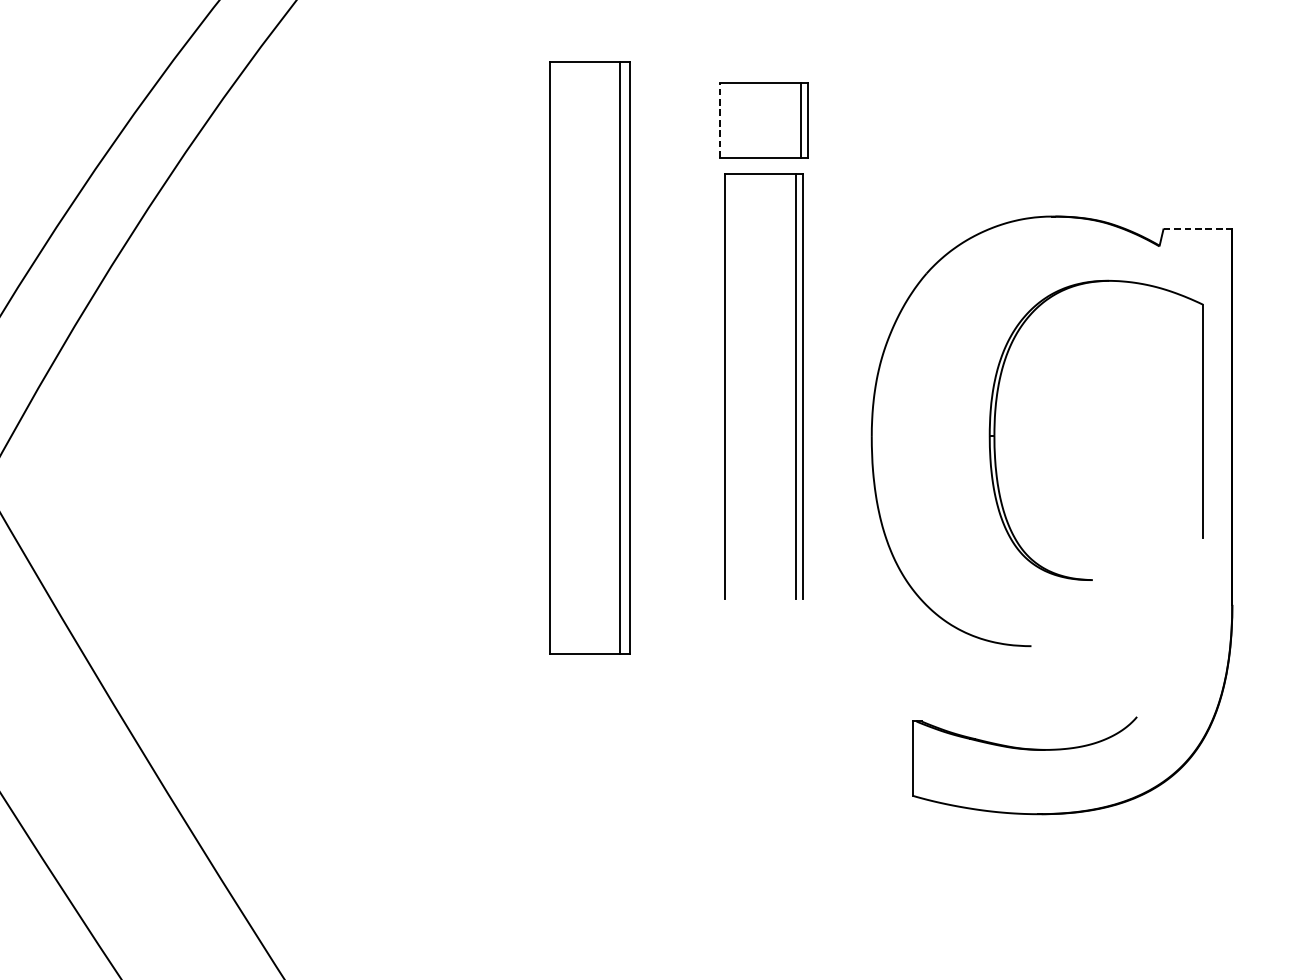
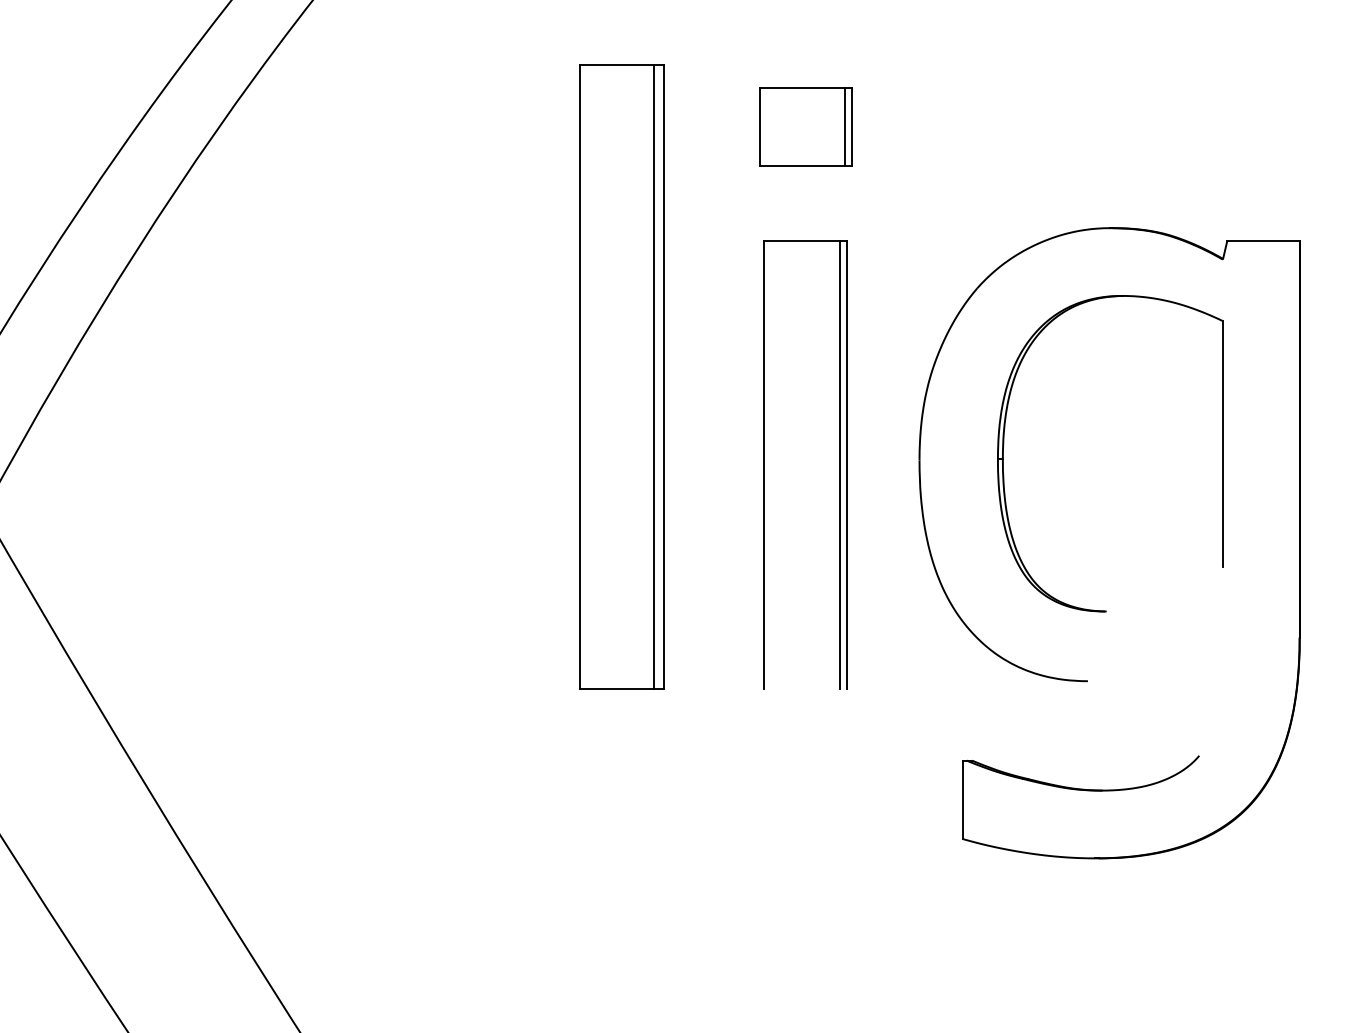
line: (720, 120) -> (759, 126), dashed -> solid
line: (1198, 228) -> (1264, 240), dashed -> solid
part: (795, 385) -> (839, 464), moved
part: (995, 421) -> (1004, 444), moved

